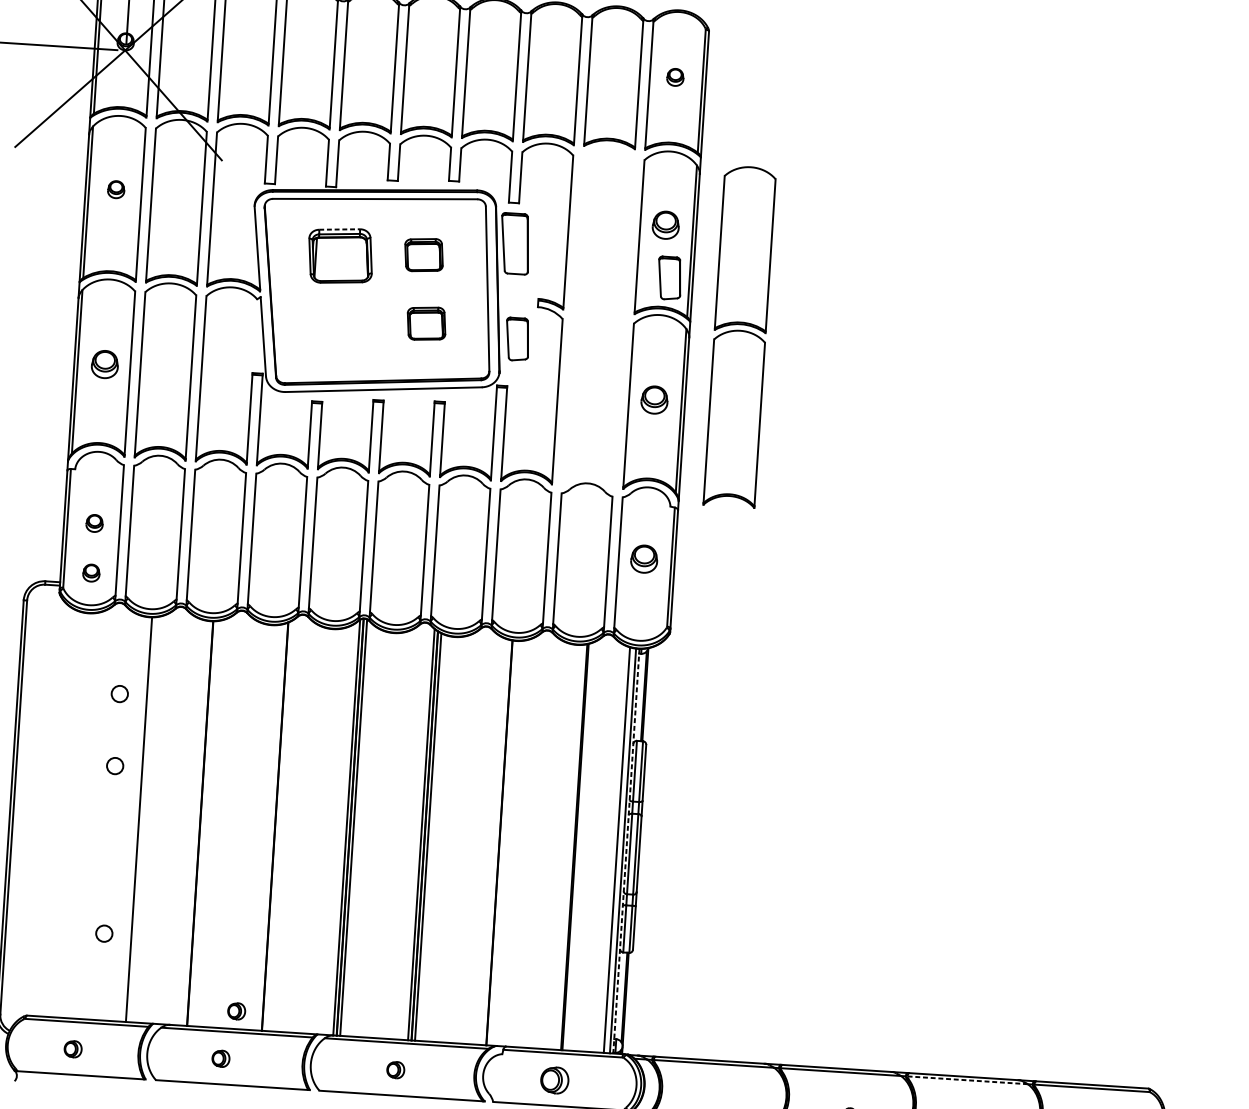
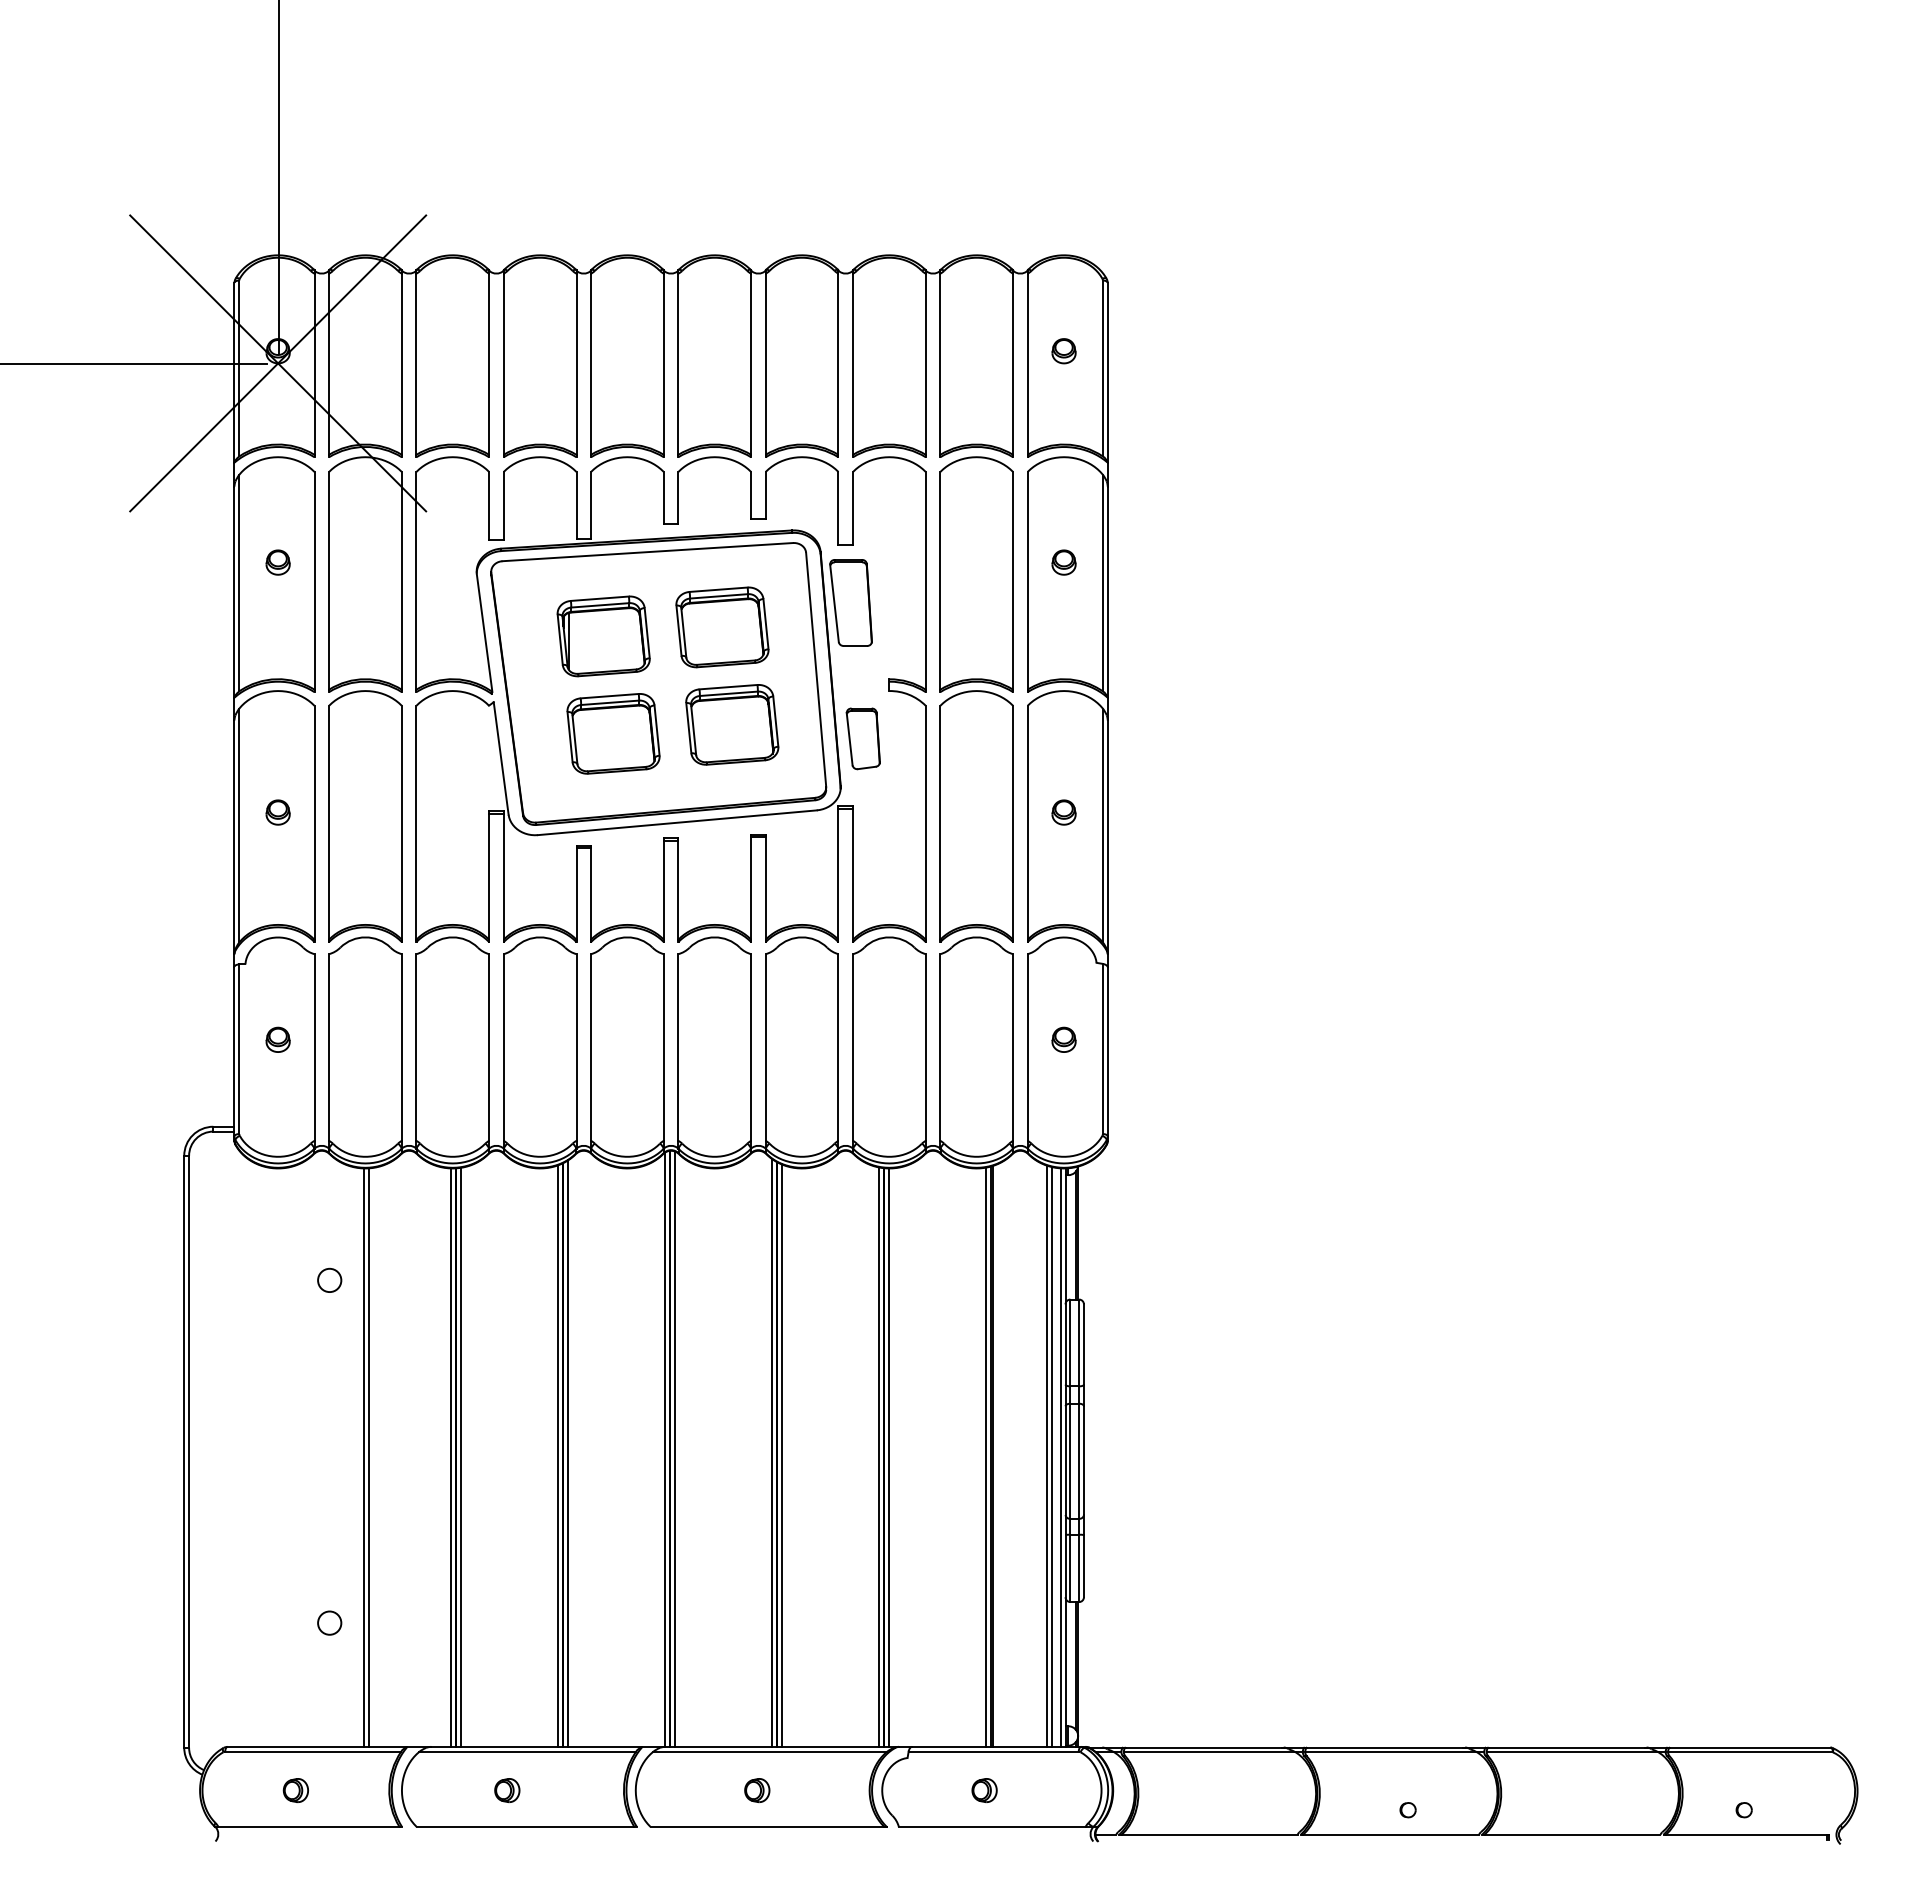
part: (665, 225) -> (1063, 562), size x0.62
line: (340, 229) -> (600, 598), dashed -> solid
part: (424, 255) -> (722, 627), size x1.67
part: (669, 278) -> (1073, 637), removed
part: (426, 323) -> (732, 724), size x1.67
part: (343, 324) -> (613, 733), added
part: (739, 336) -> (976, 699), moved
part: (104, 364) -> (277, 812), size x0.62
part: (654, 399) -> (1063, 812), size x0.62
part: (643, 558) -> (1063, 1039), size x0.62
part: (91, 572) -> (277, 1110), removed
circle: (115, 765) -> (329, 1382), removed
line: (135, 819) -> (363, 1457), added
line: (196, 823) -> (451, 1457), added
line: (204, 823) -> (461, 1456), added
line: (279, 825) -> (568, 1453), added
line: (271, 826) -> (558, 1455), added
line: (496, 842) -> (879, 1456), added
line: (502, 843) -> (888, 1457), added
line: (570, 846) -> (985, 1456), added
line: (613, 848) -> (1047, 1455), added
line: (626, 851) -> (1065, 1458), dashed -> solid
part: (236, 1011) -> (525, 1721), removed
part: (554, 1080) -> (984, 1790), size x0.62
line: (967, 1080) -> (1572, 1752), dashed -> solid

